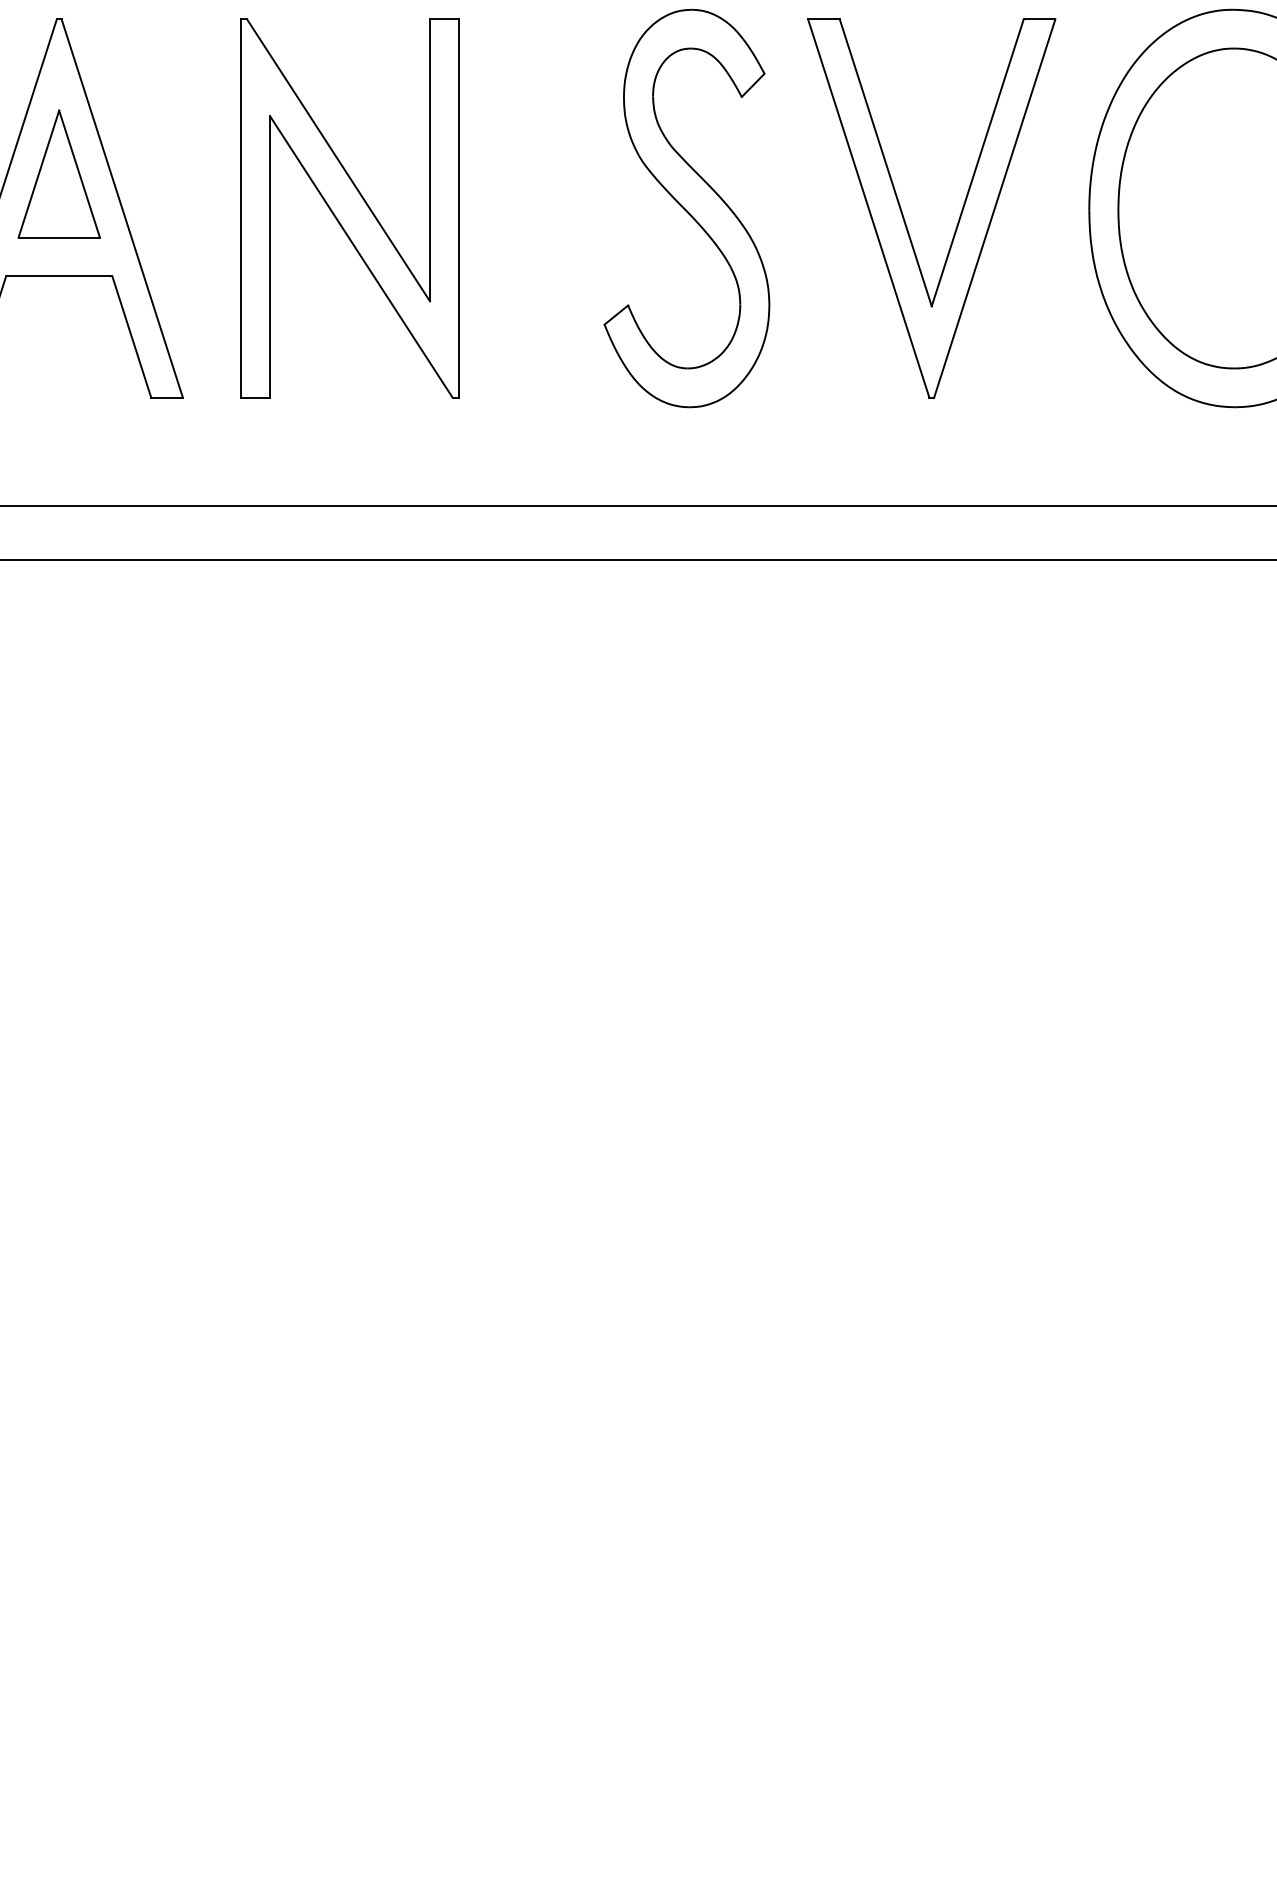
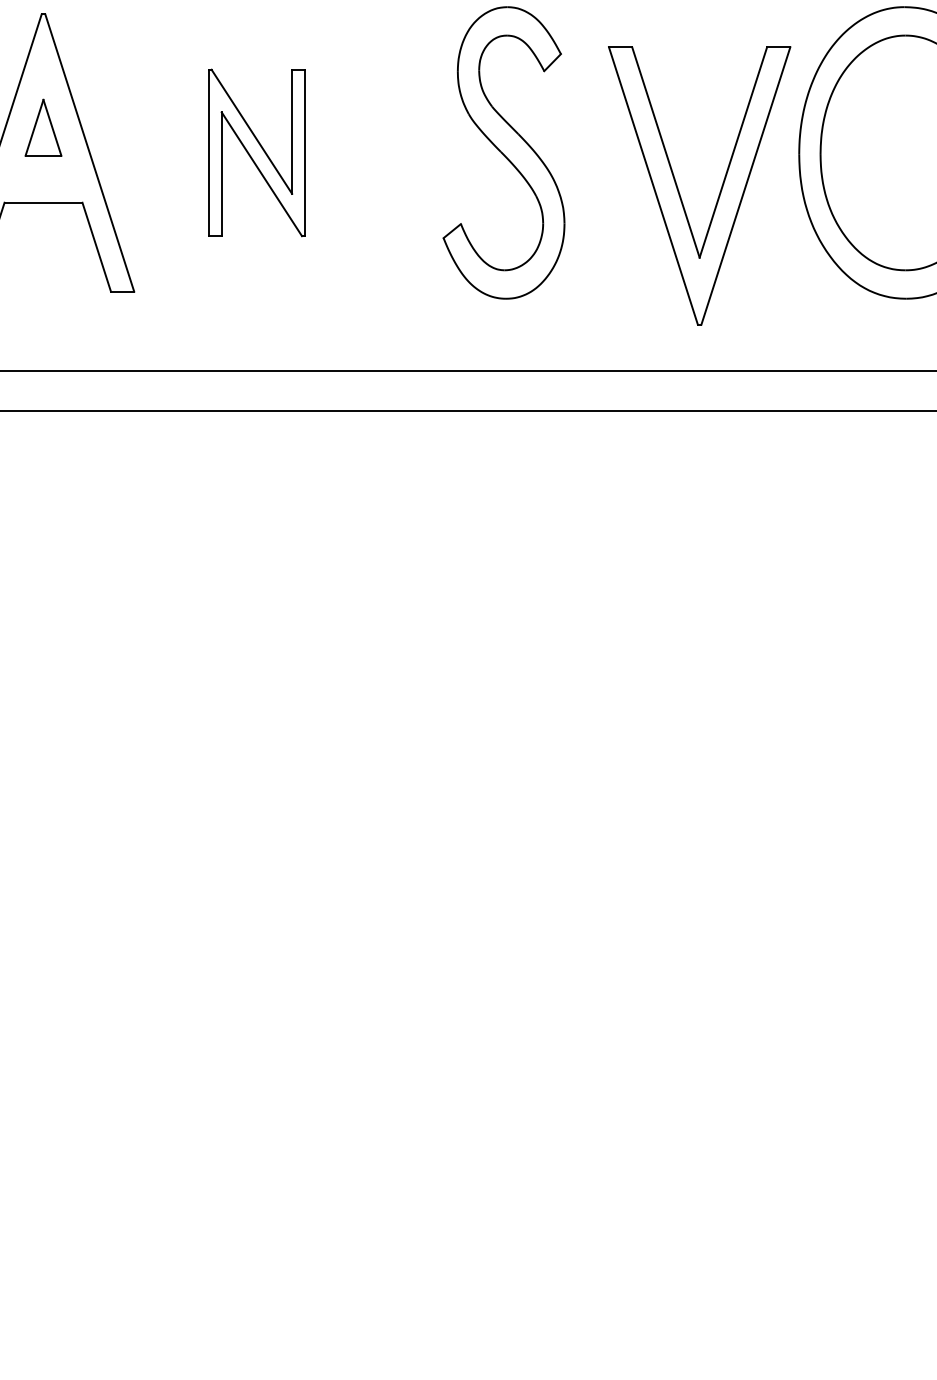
part: (59, 173) -> (43, 127), size x0.6
part: (349, 207) -> (256, 152), size x0.6
part: (904, 214) -> (679, 190), moved

